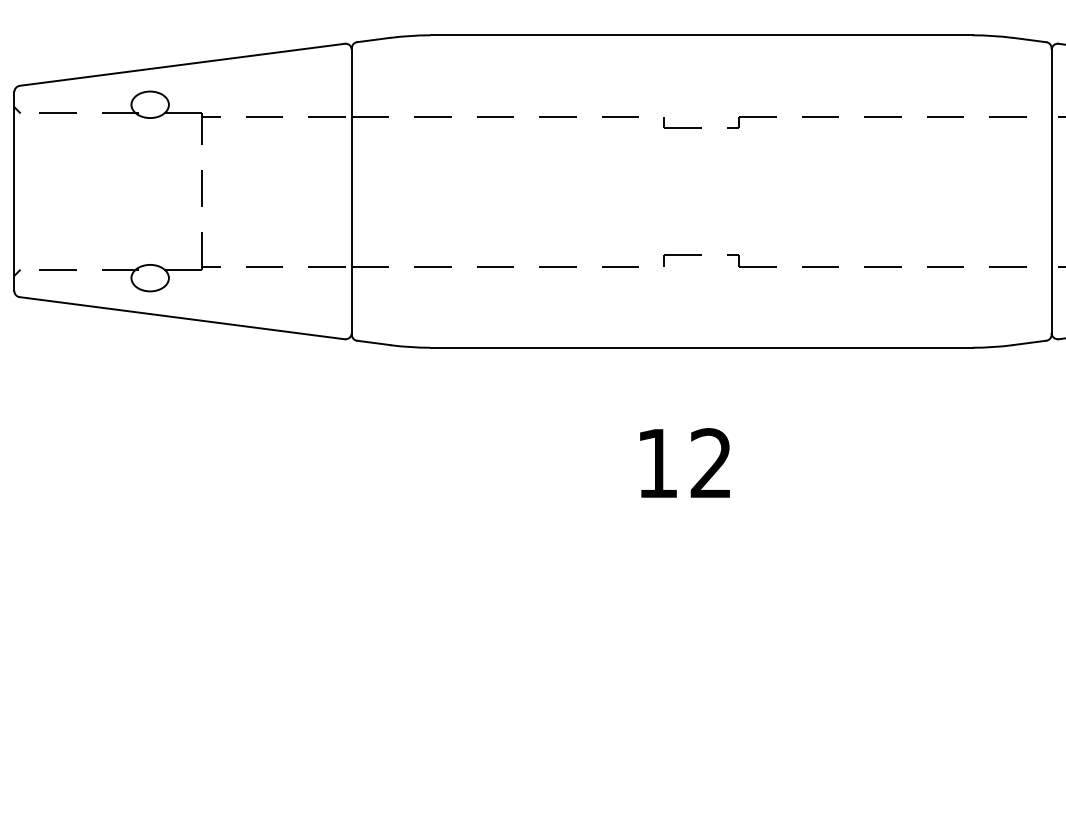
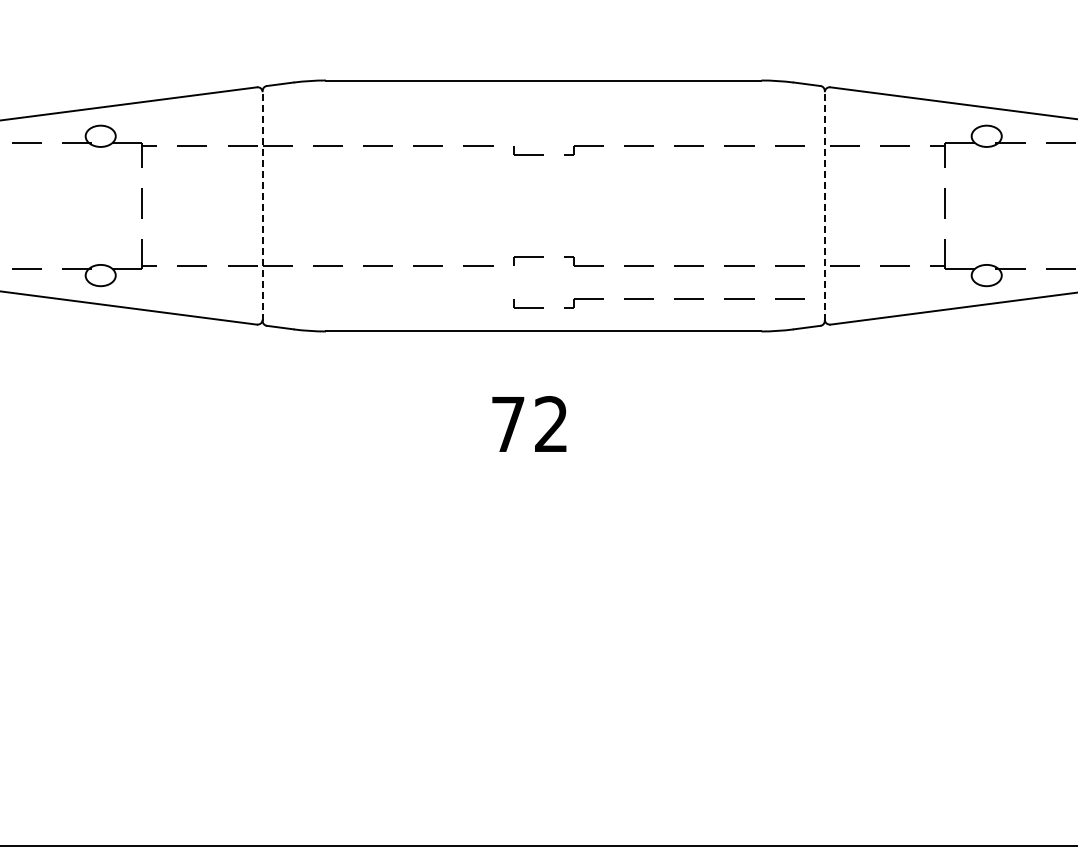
line: (351, 190) -> (262, 205), solid -> dashed
line: (1051, 190) -> (824, 205), solid -> dashed
part: (838, 307) -> (653, 299), added
text: (657, 463) -> (508, 424), 12 -> 72

